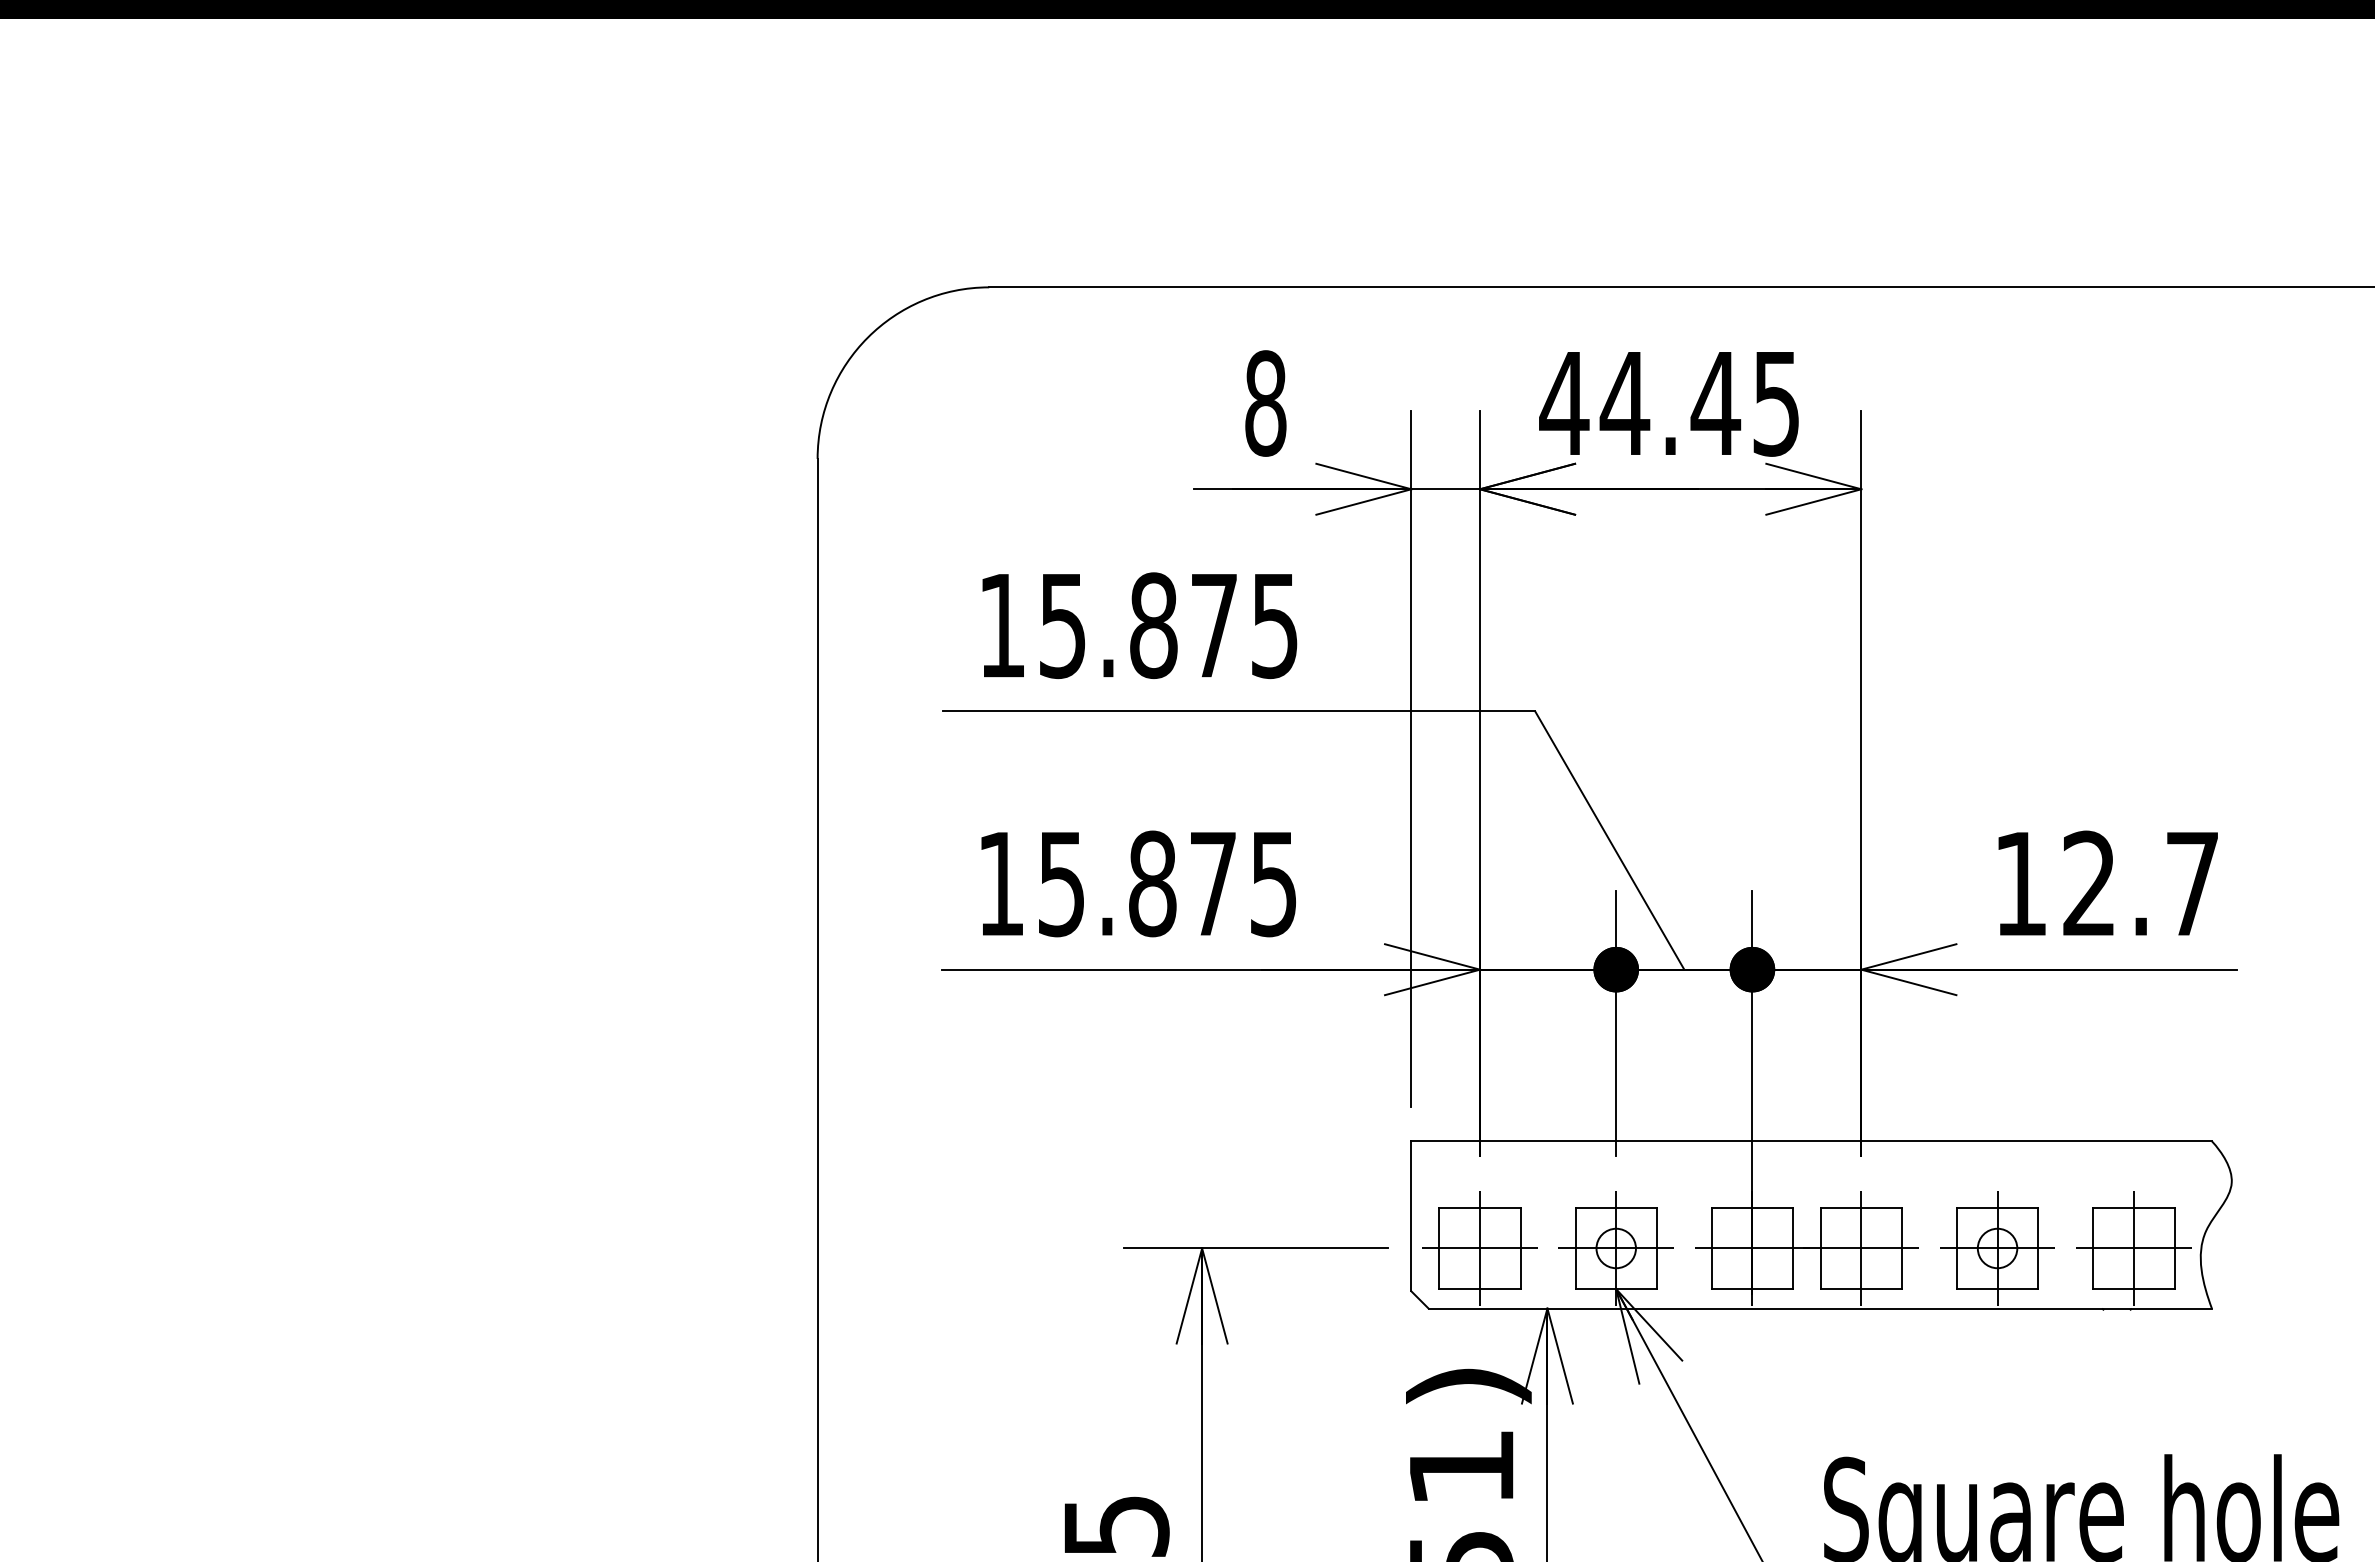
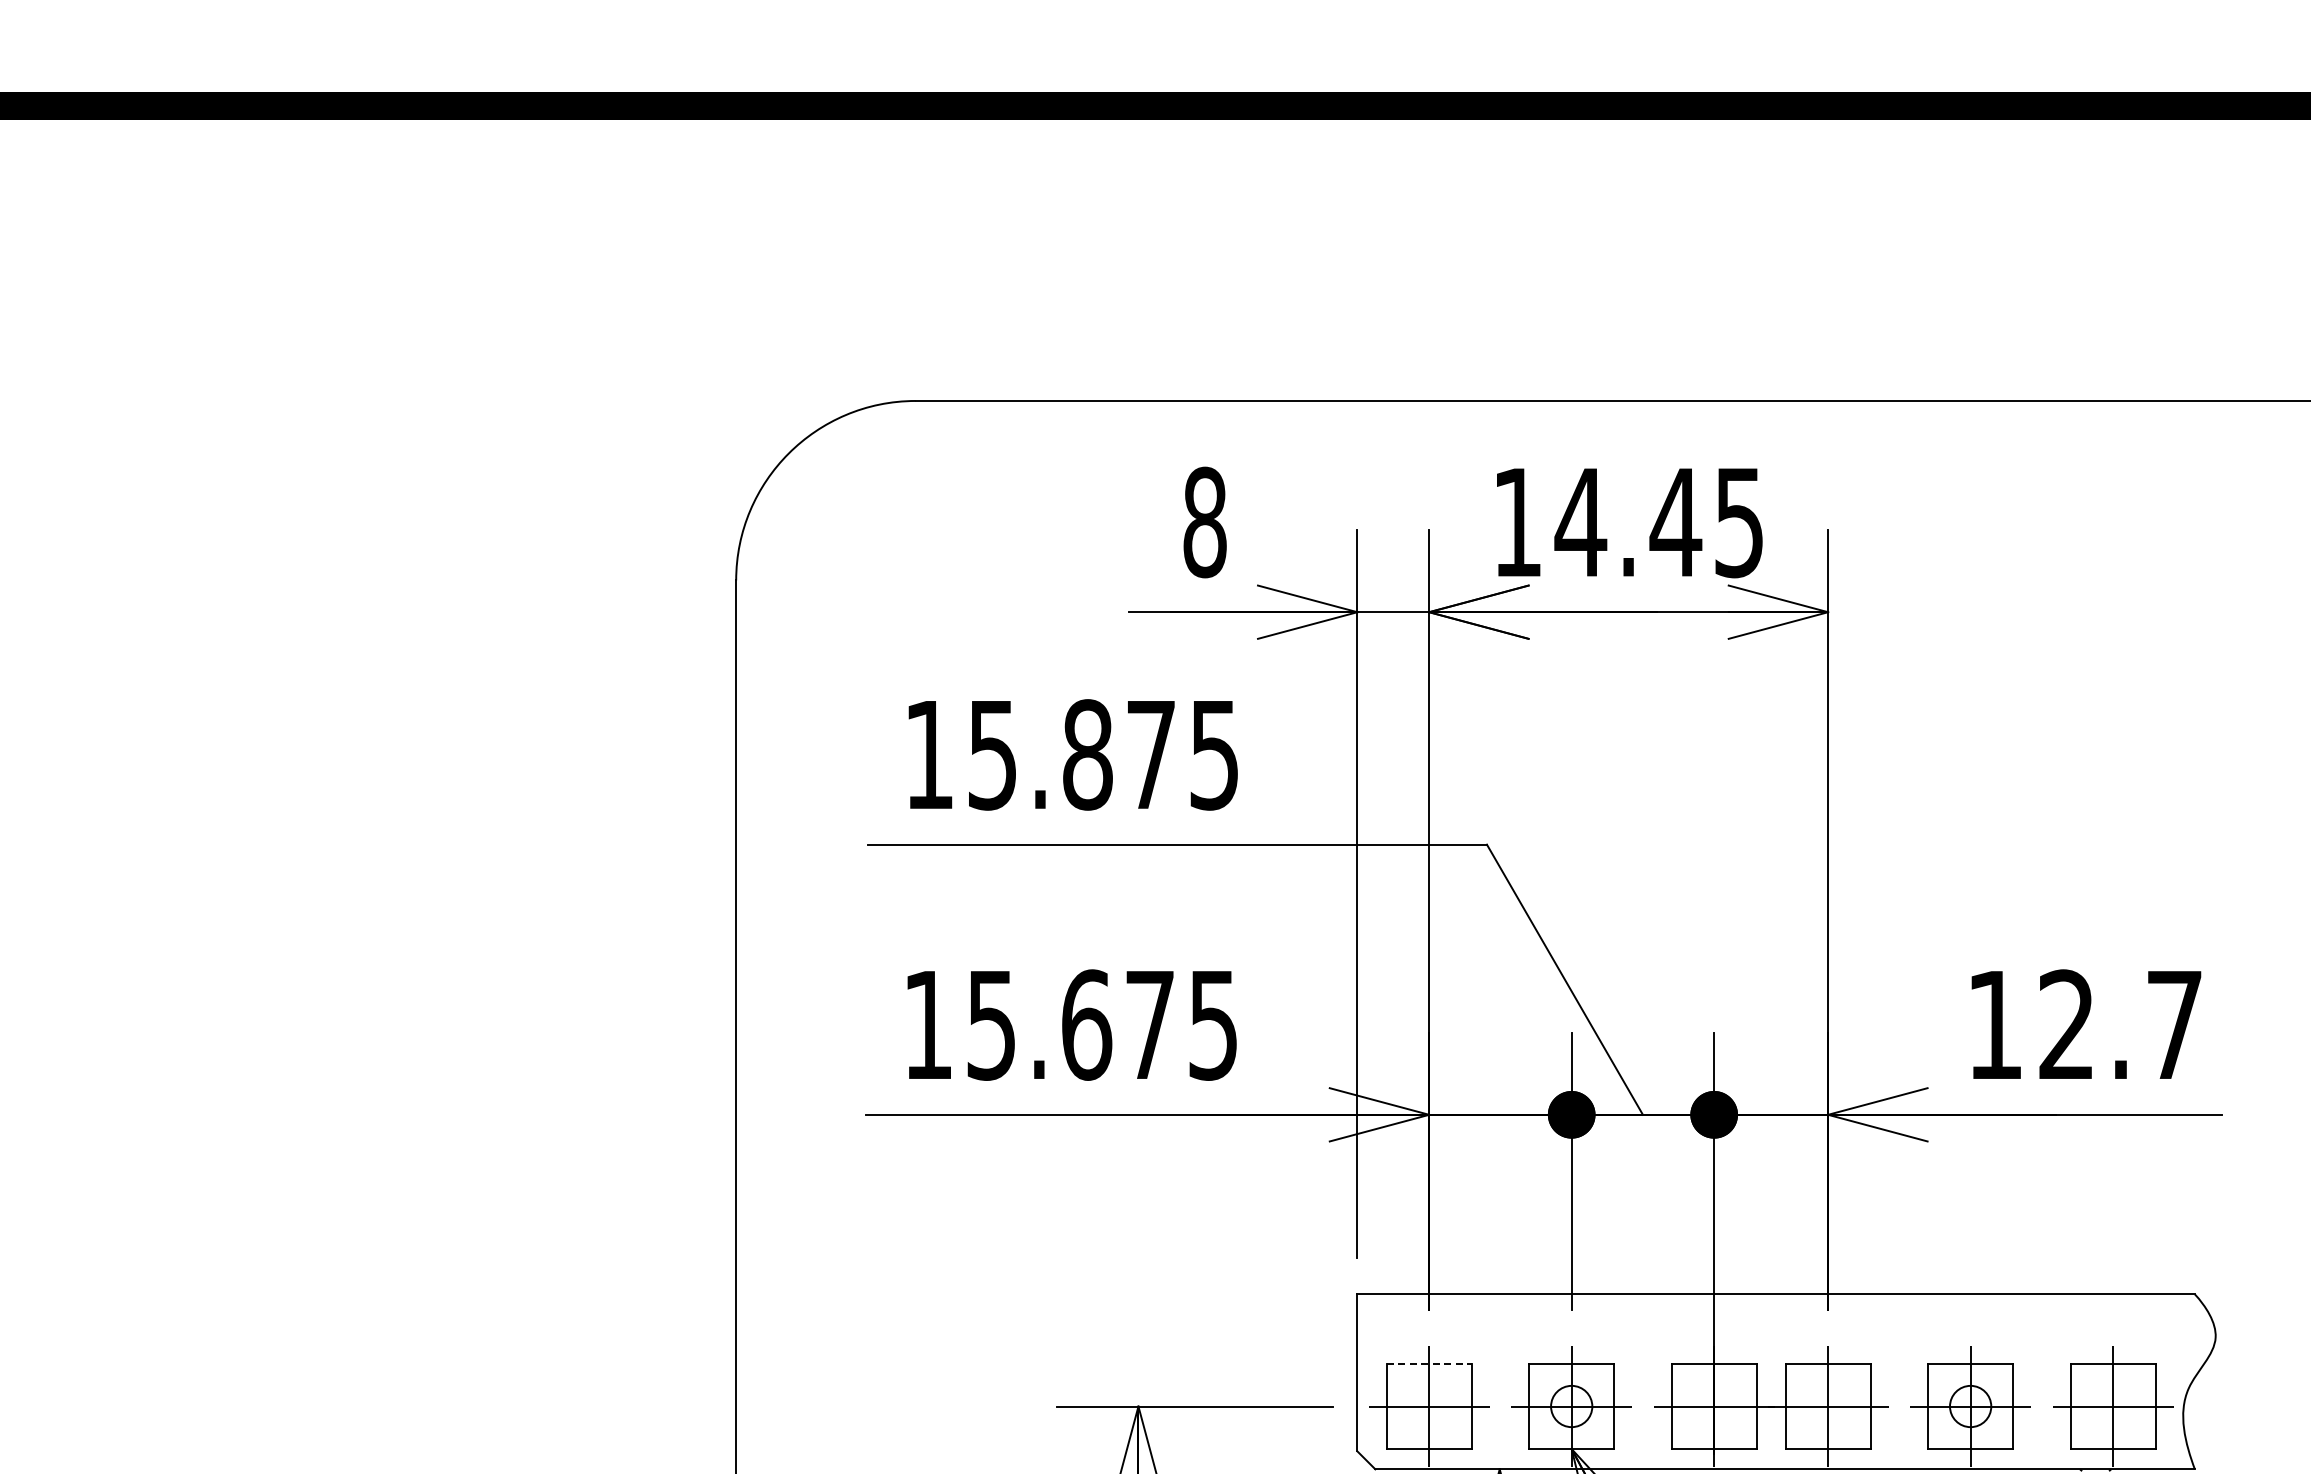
text: (1564, 403) -> (1517, 522), 44.45 -> 14.45
text: (1153, 883) -> (1087, 1024), 15.875 -> 15.675
line: (1480, 1207) -> (1429, 1363), solid -> dashed

